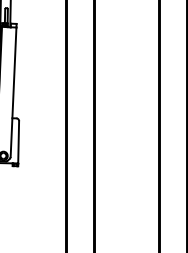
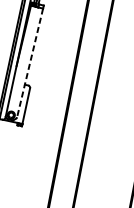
line: (13, 92) -> (30, 63), solid -> dashed

